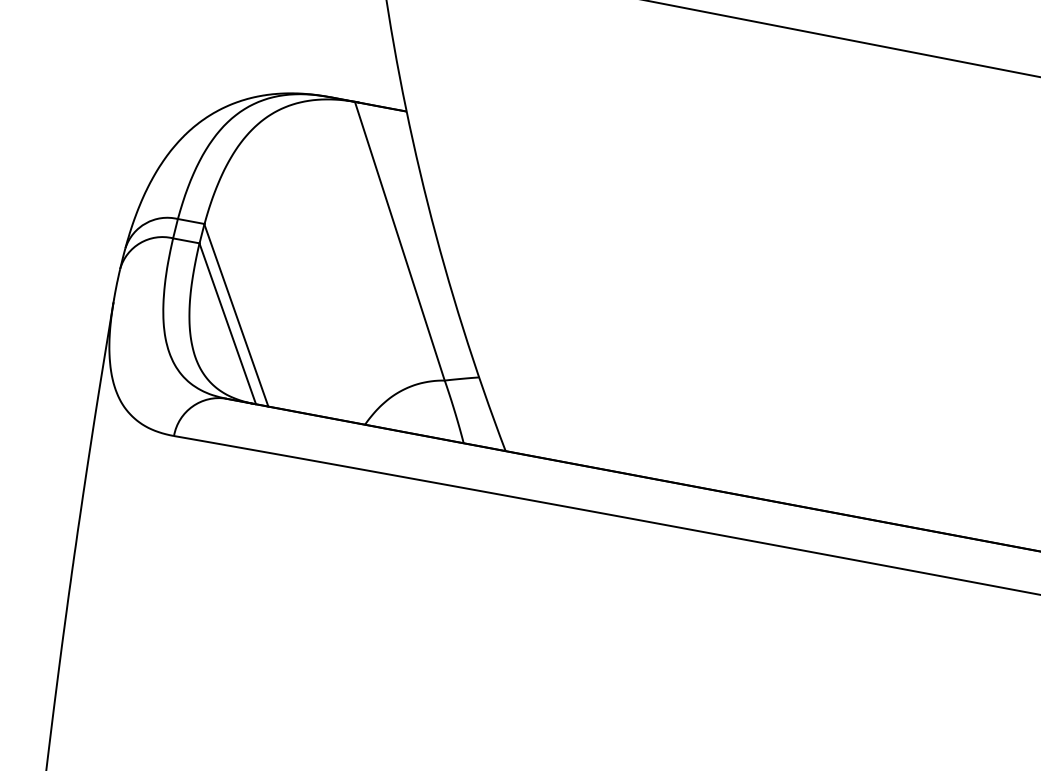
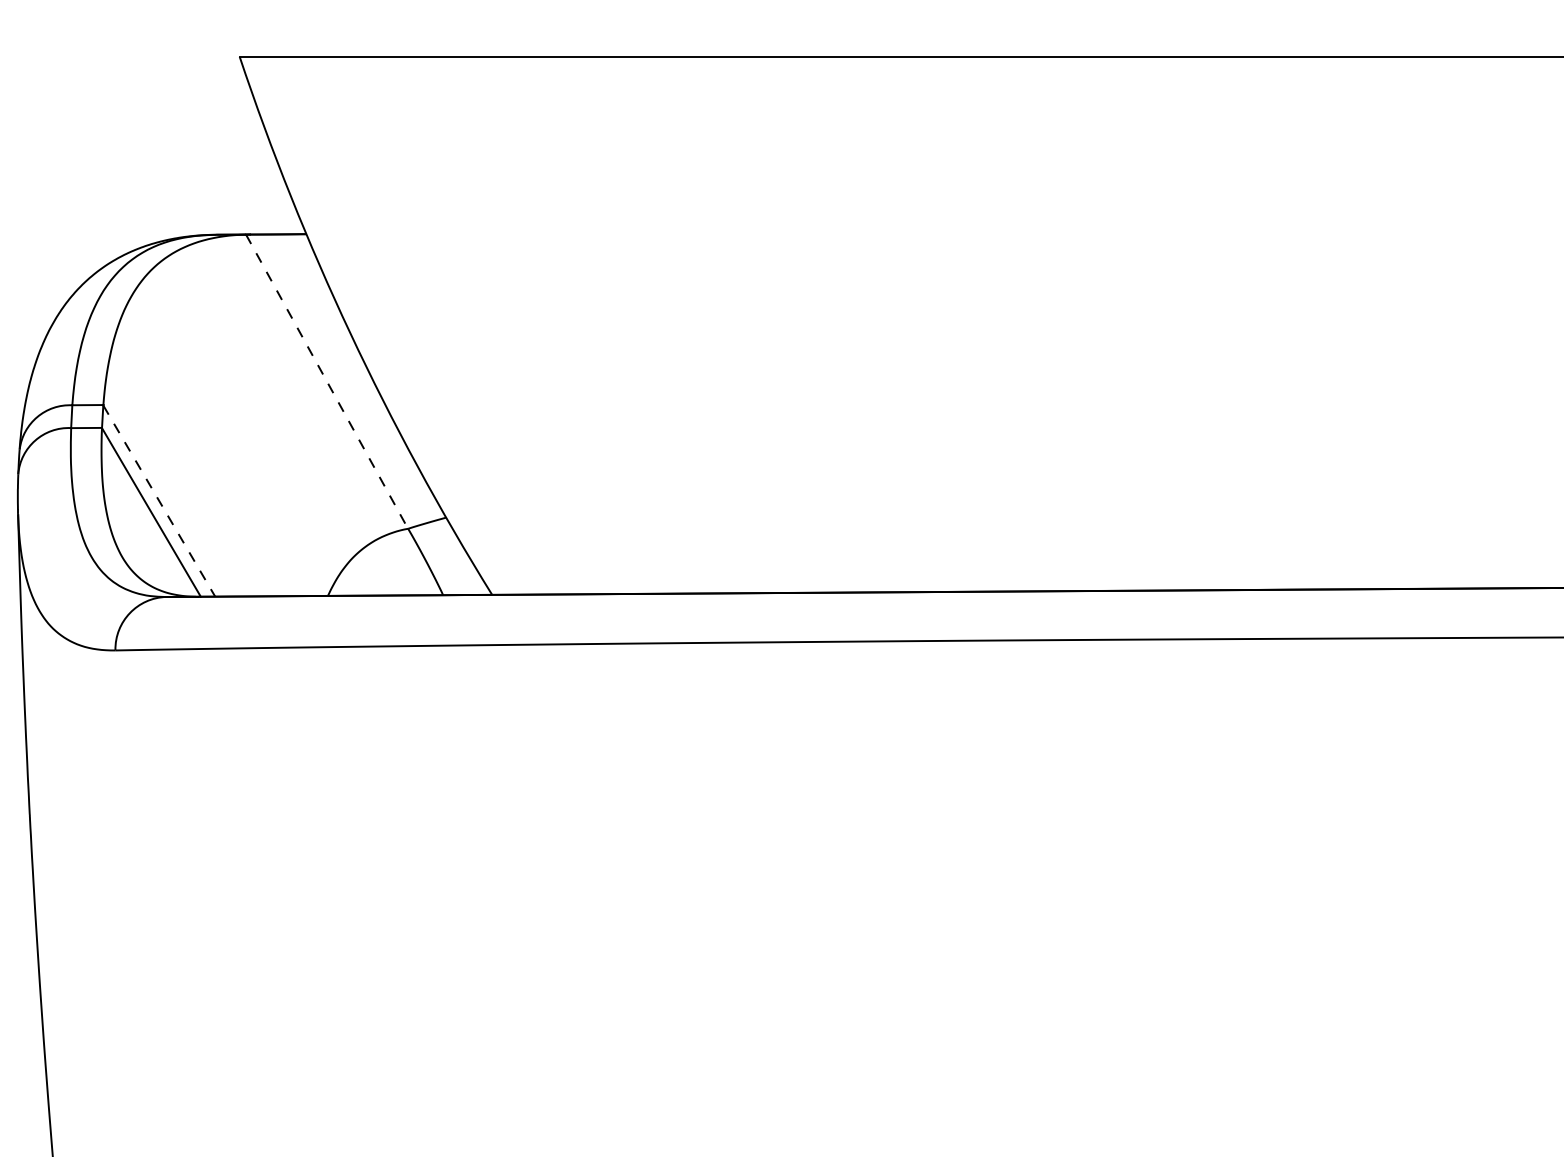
line: (400, 241) -> (327, 381), solid -> dashed
line: (236, 315) -> (159, 501), solid -> dashed

